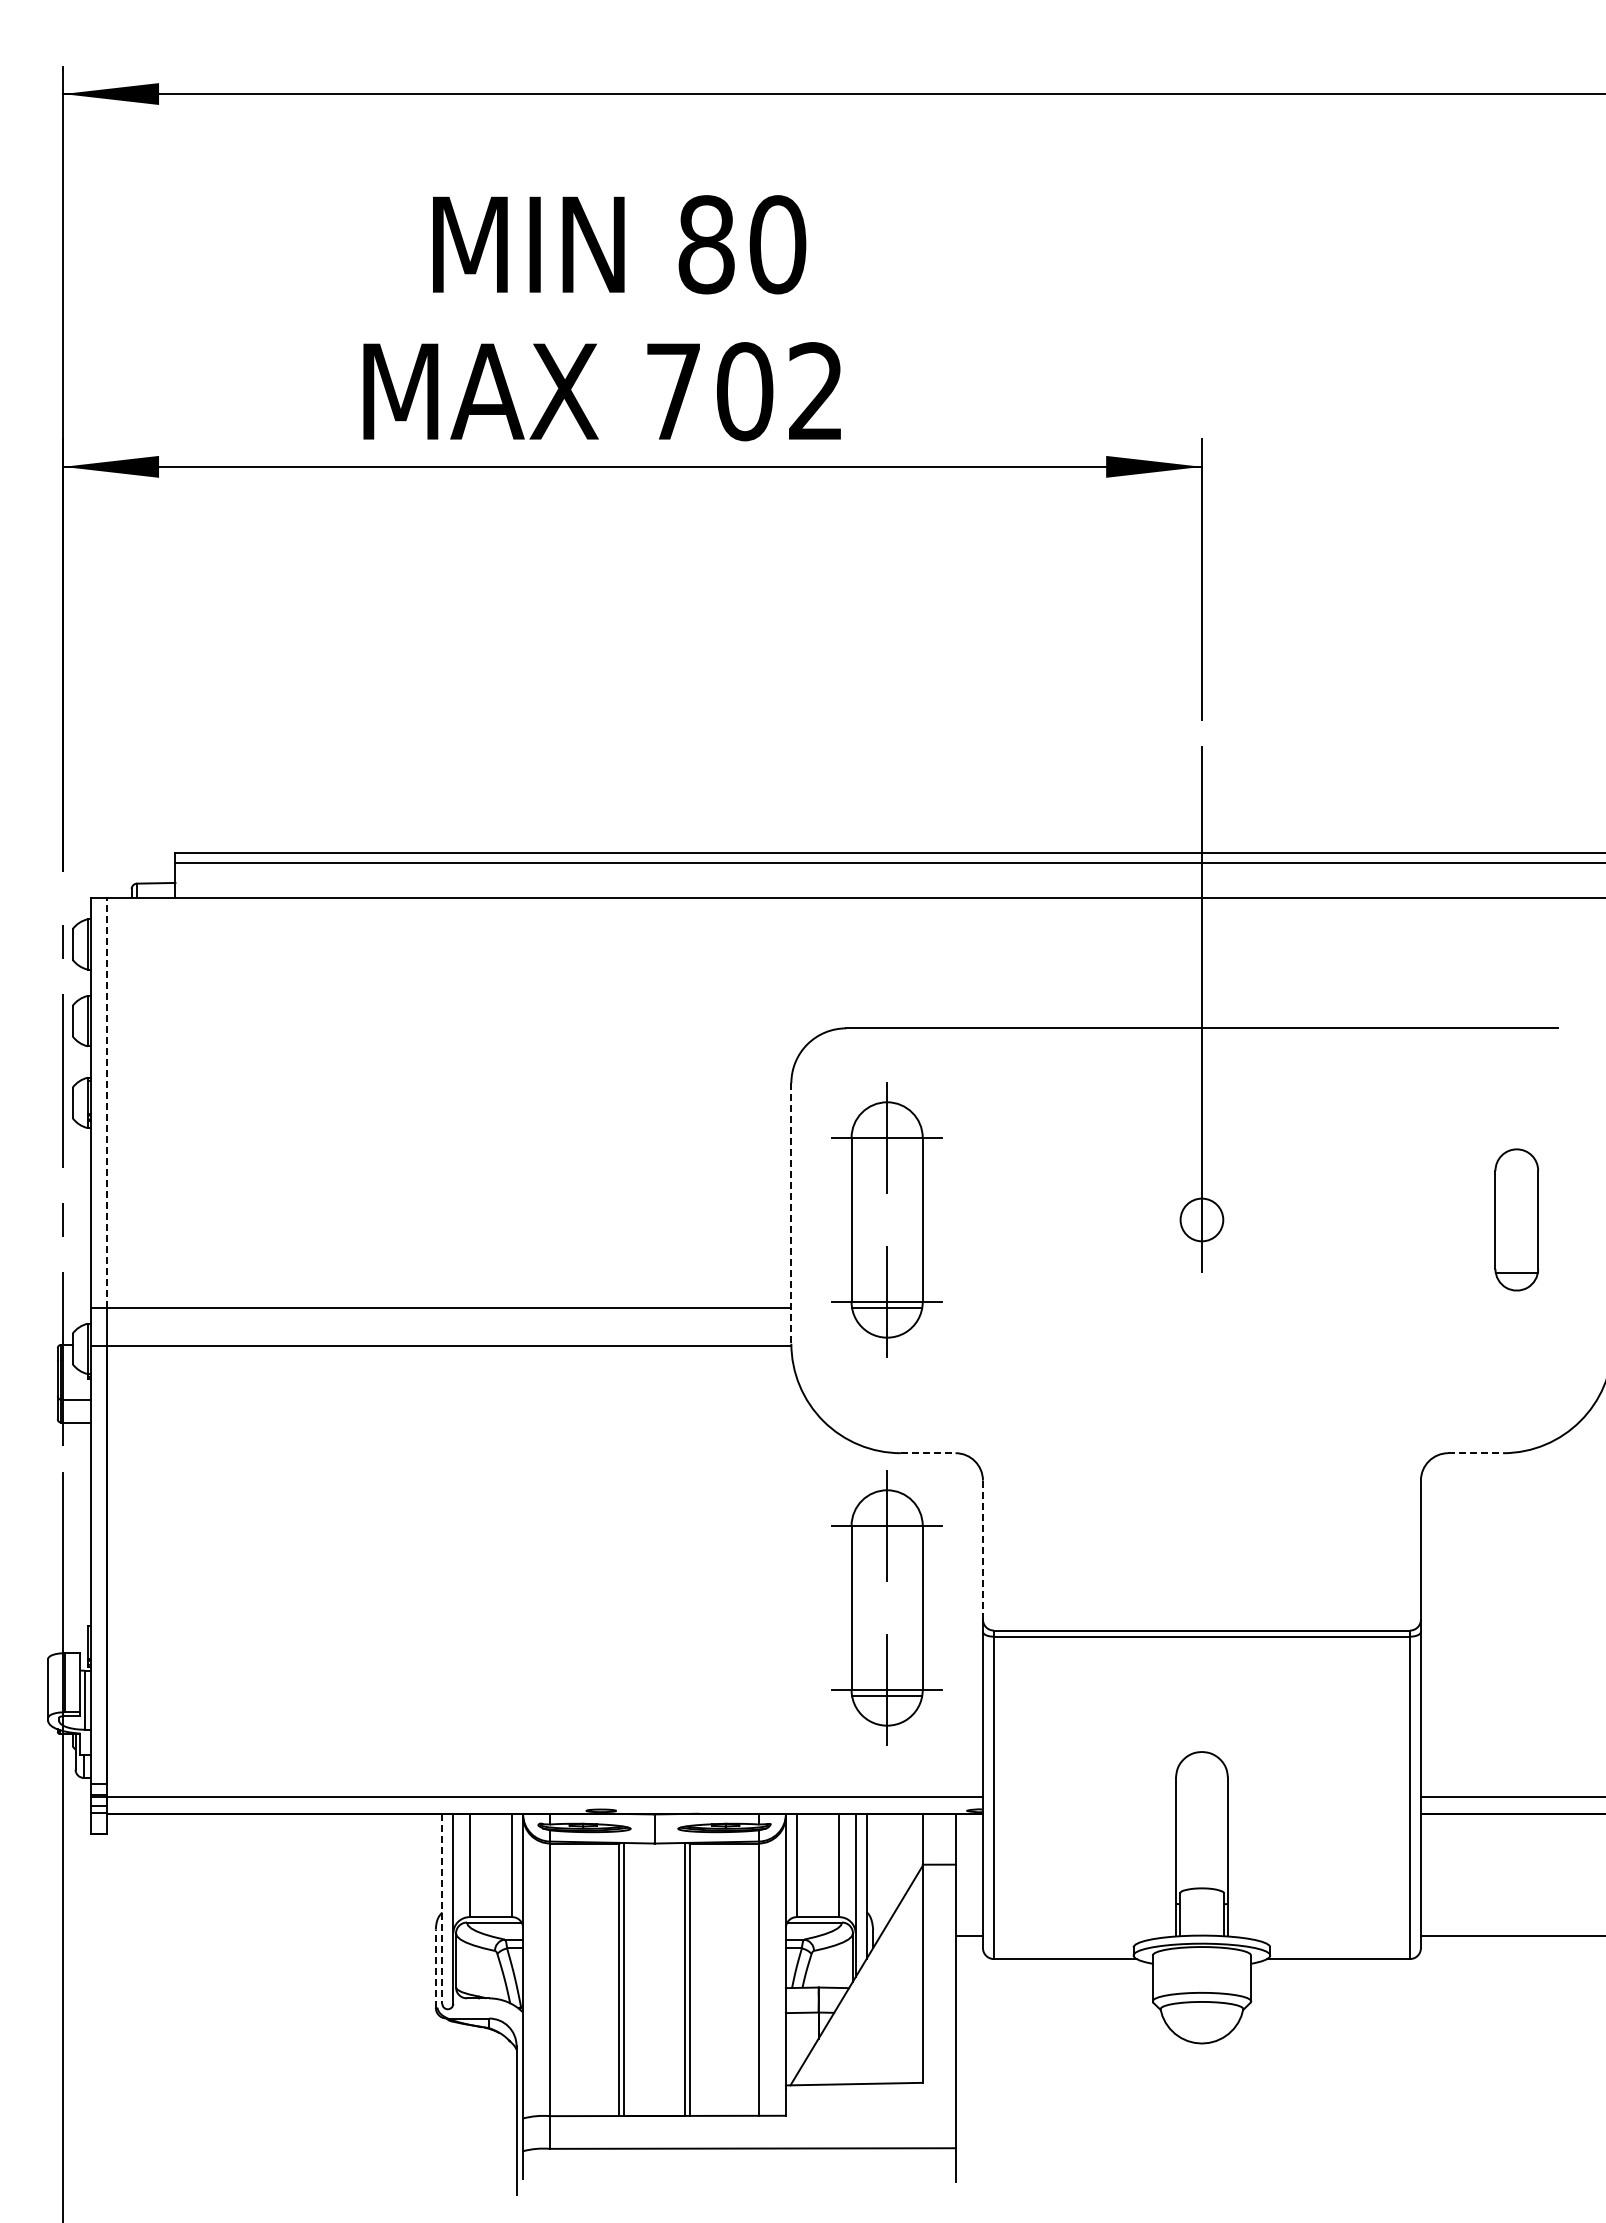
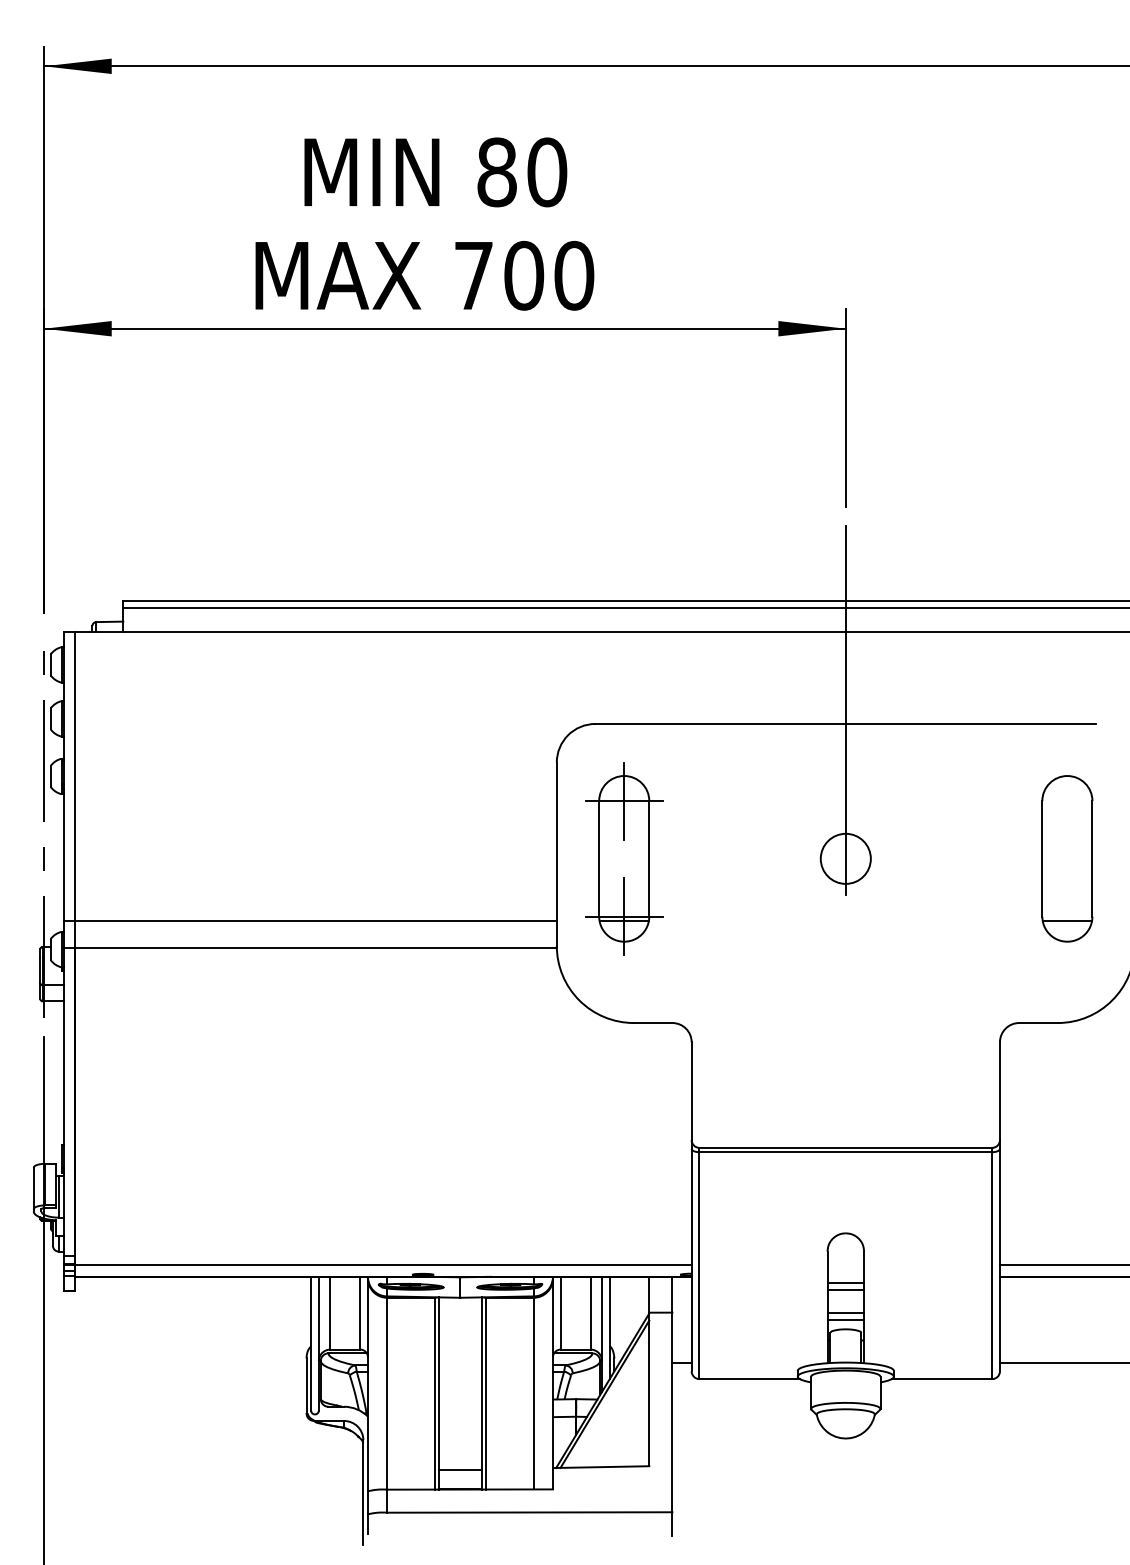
text: (816, 391) -> (574, 275), 702 -> 700
line: (107, 1102) -> (75, 776), dashed -> solid
line: (791, 1213) -> (556, 854), dashed -> solid
circle: (1201, 1219) -> (845, 858), size x1.67
part: (1516, 1219) -> (1067, 858), size x1.67
line: (928, 1453) -> (653, 1023), dashed -> solid
line: (1476, 1453) -> (1039, 1023), dashed -> solid
line: (982, 1550) -> (691, 1091), dashed -> solid
part: (886, 1607) -> (623, 1131), removed
line: (1201, 1822) -> (845, 1282), added
line: (1201, 1832) -> (845, 1290), added
line: (1201, 1865) -> (845, 1313), added
line: (1201, 1875) -> (845, 1320), added
line: (442, 1909) -> (311, 1344), dashed -> solid
line: (435, 1968) -> (306, 1385), dashed -> solid
line: (859, 1980) -> (604, 1394), added
line: (654, 2088) -> (460, 1470), added

